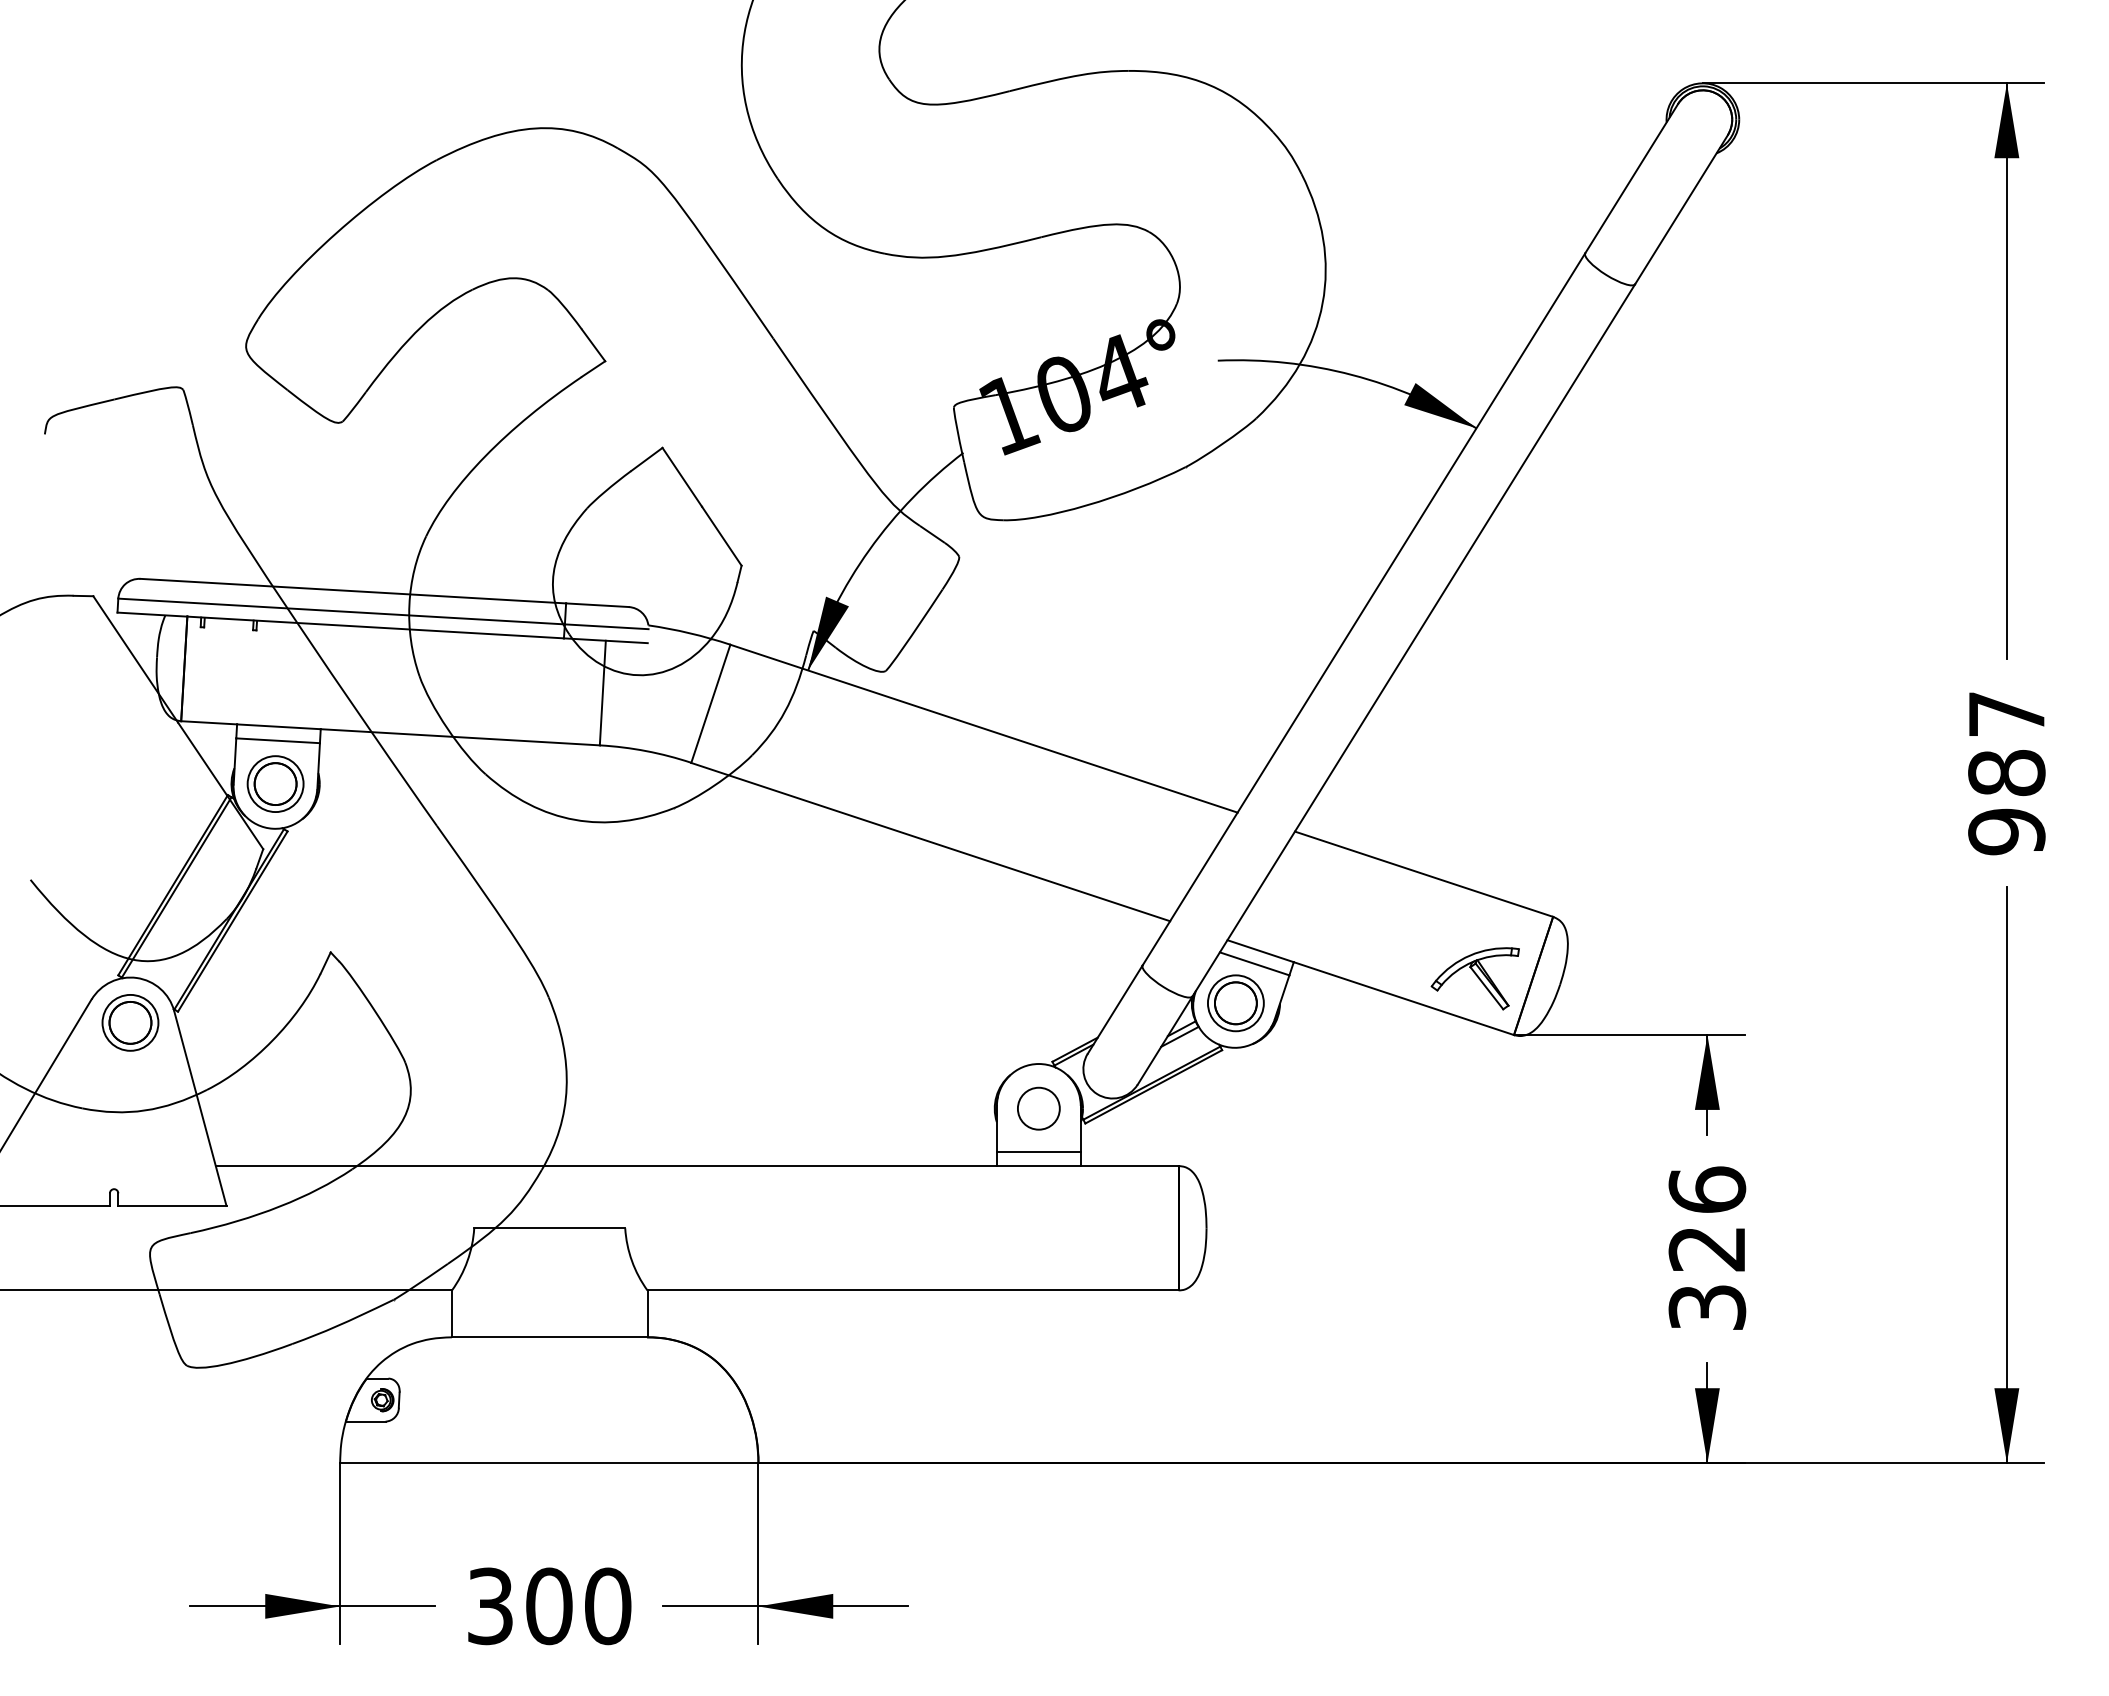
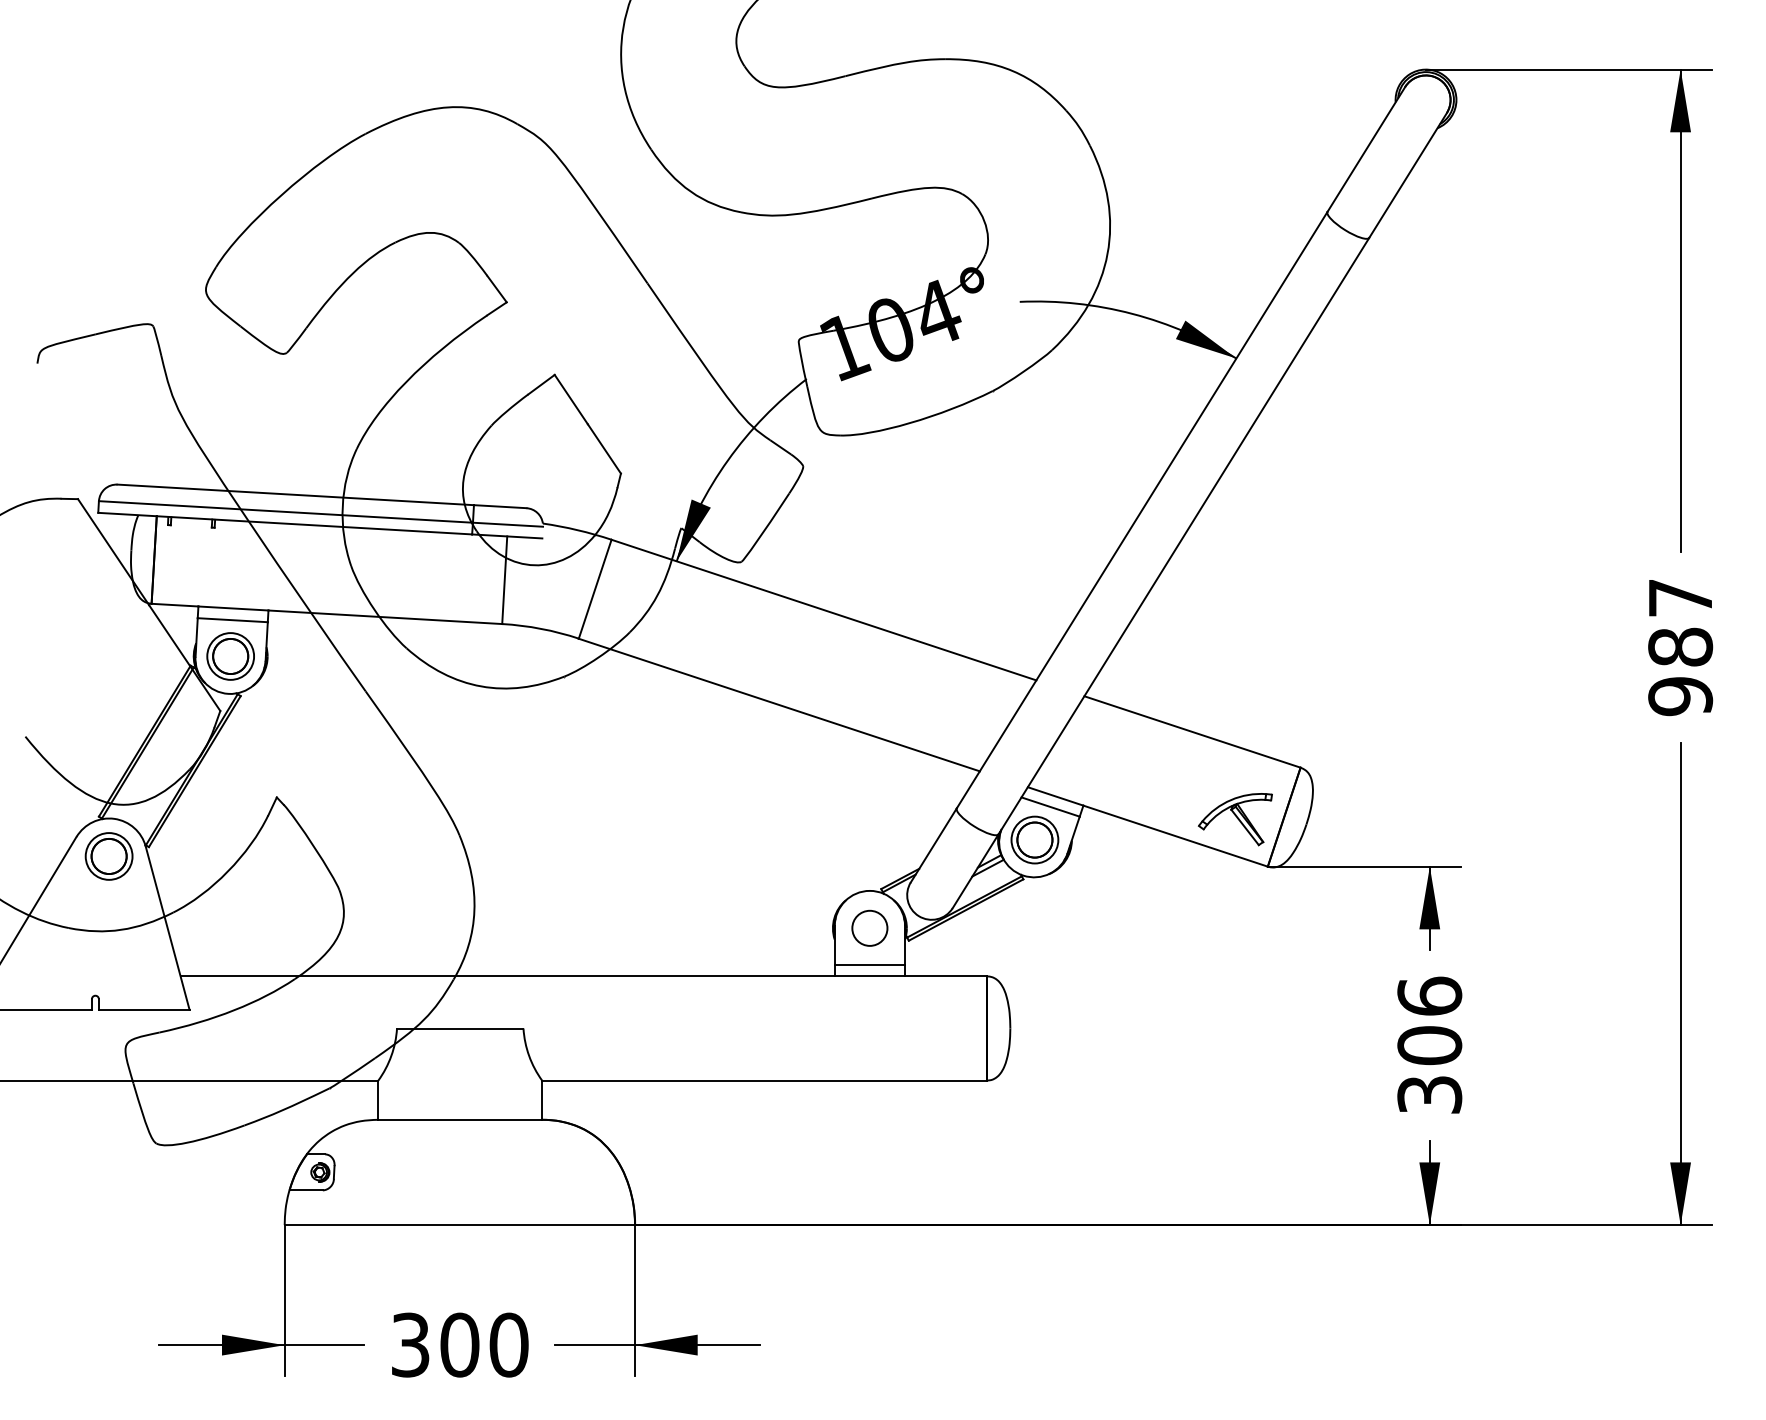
text: (1707, 1248) -> (1429, 1045), 326 -> 306

